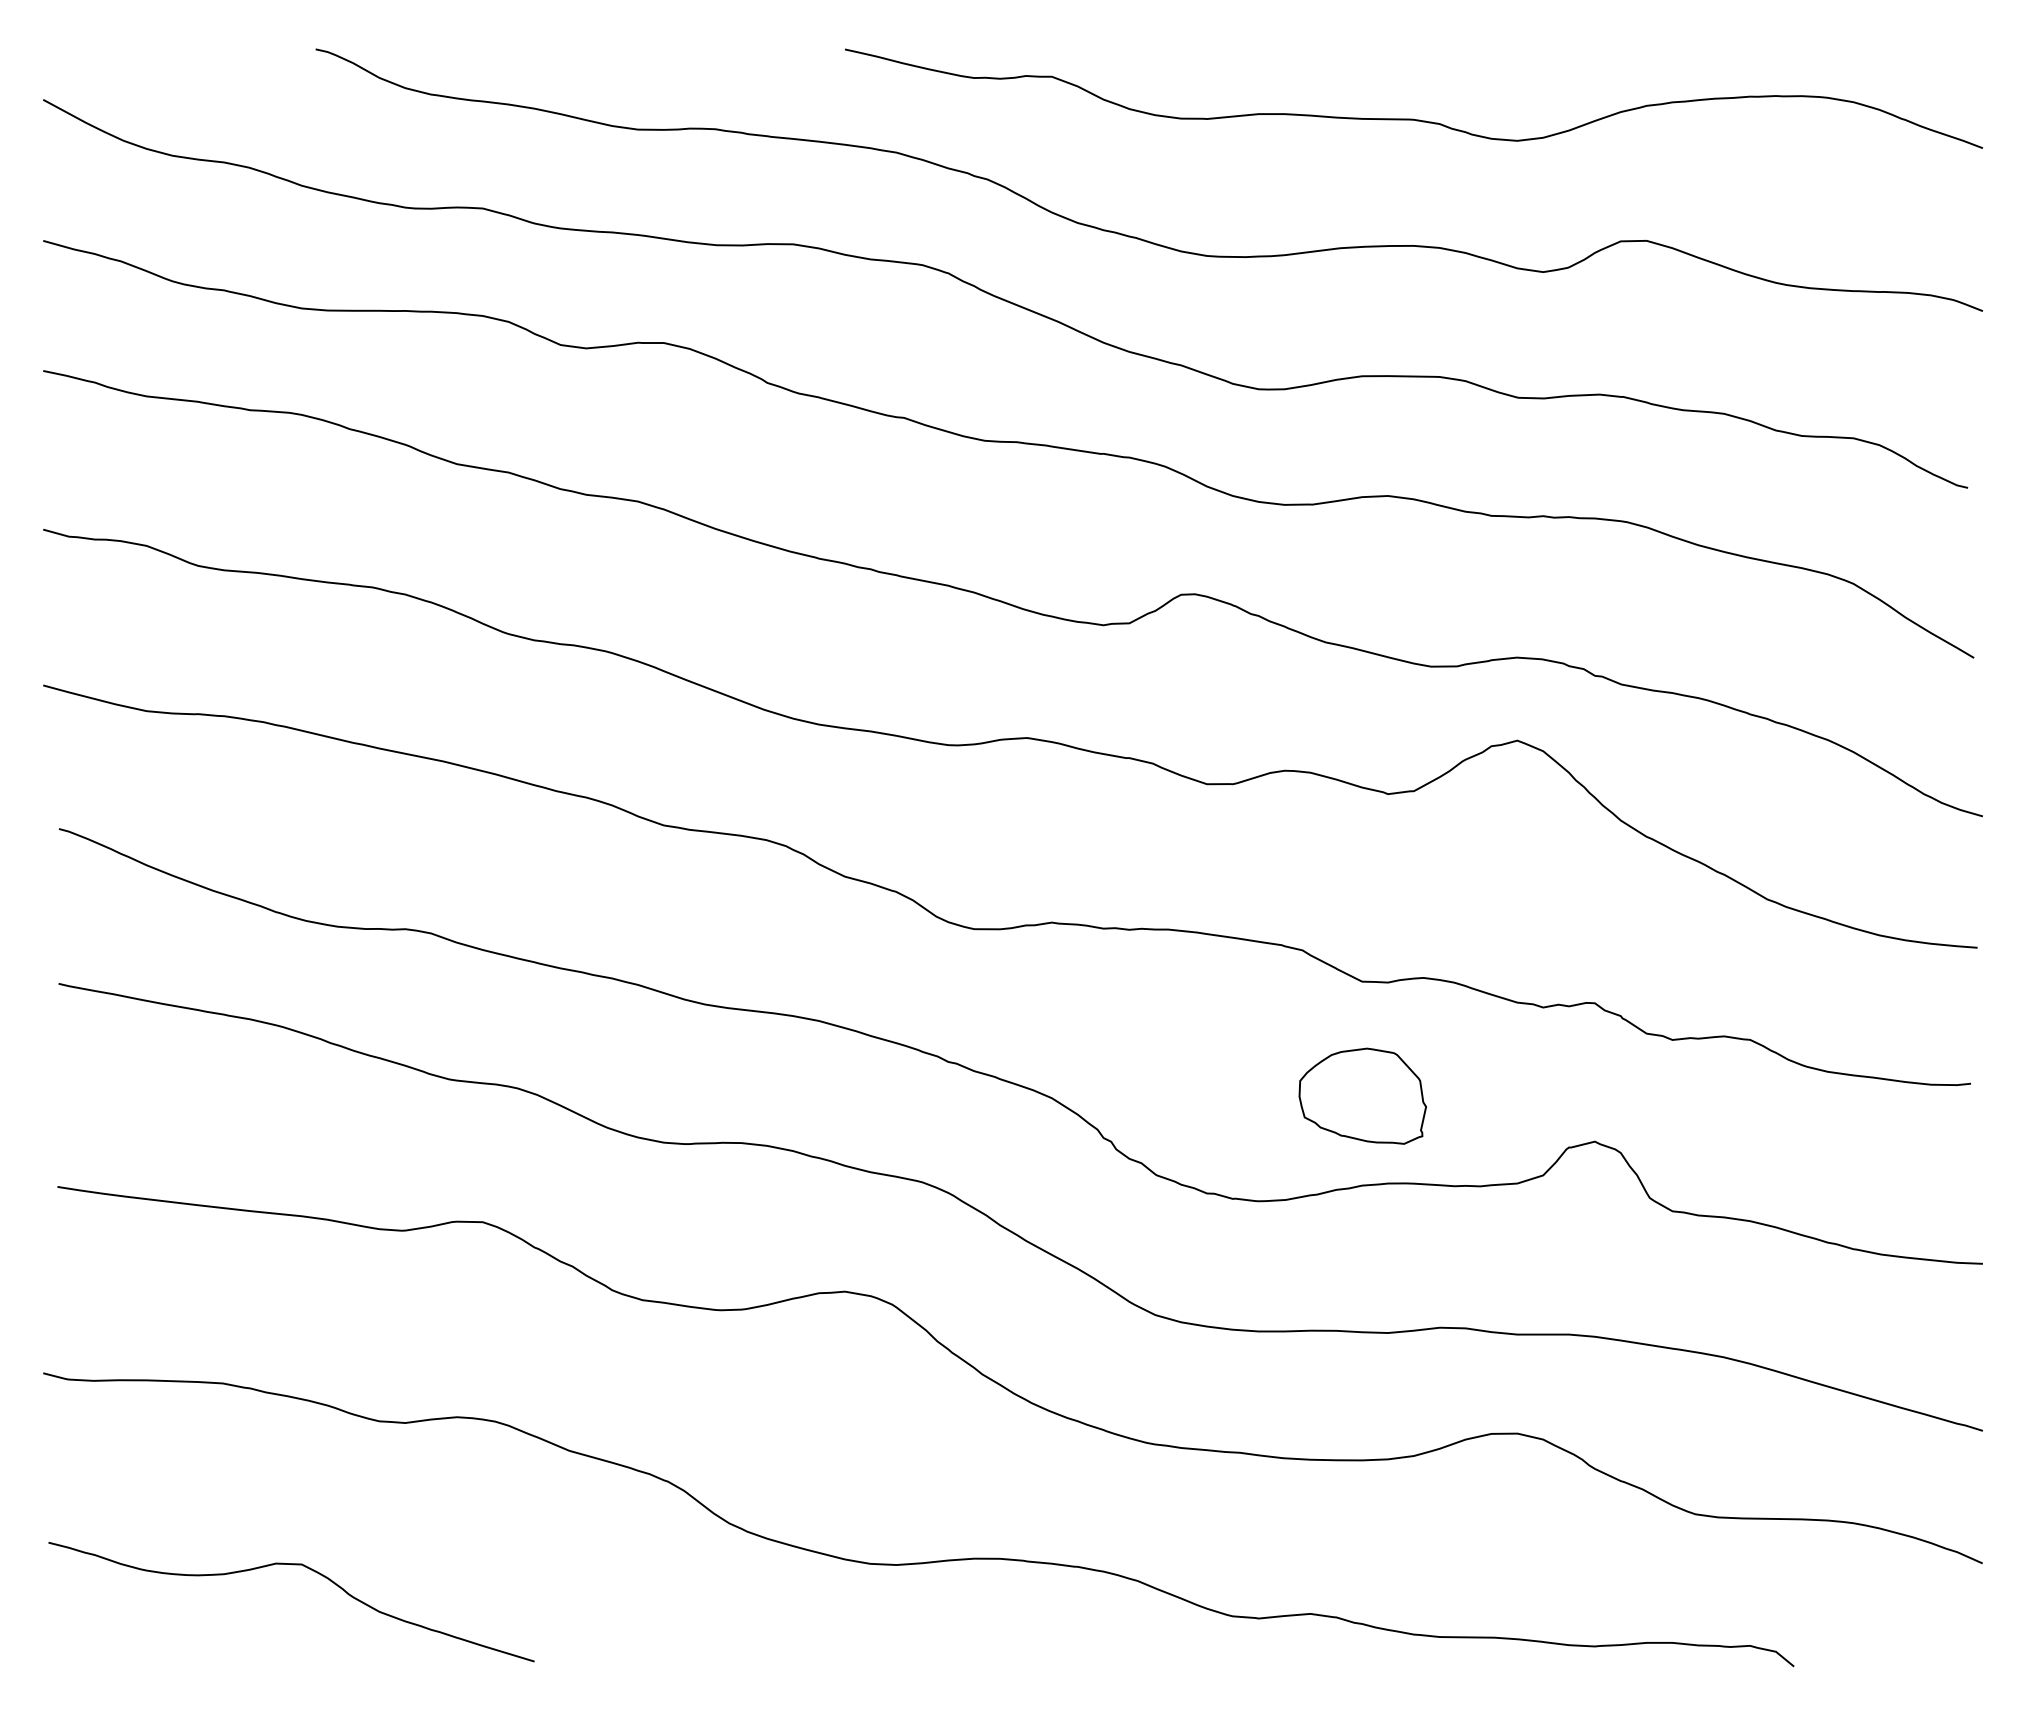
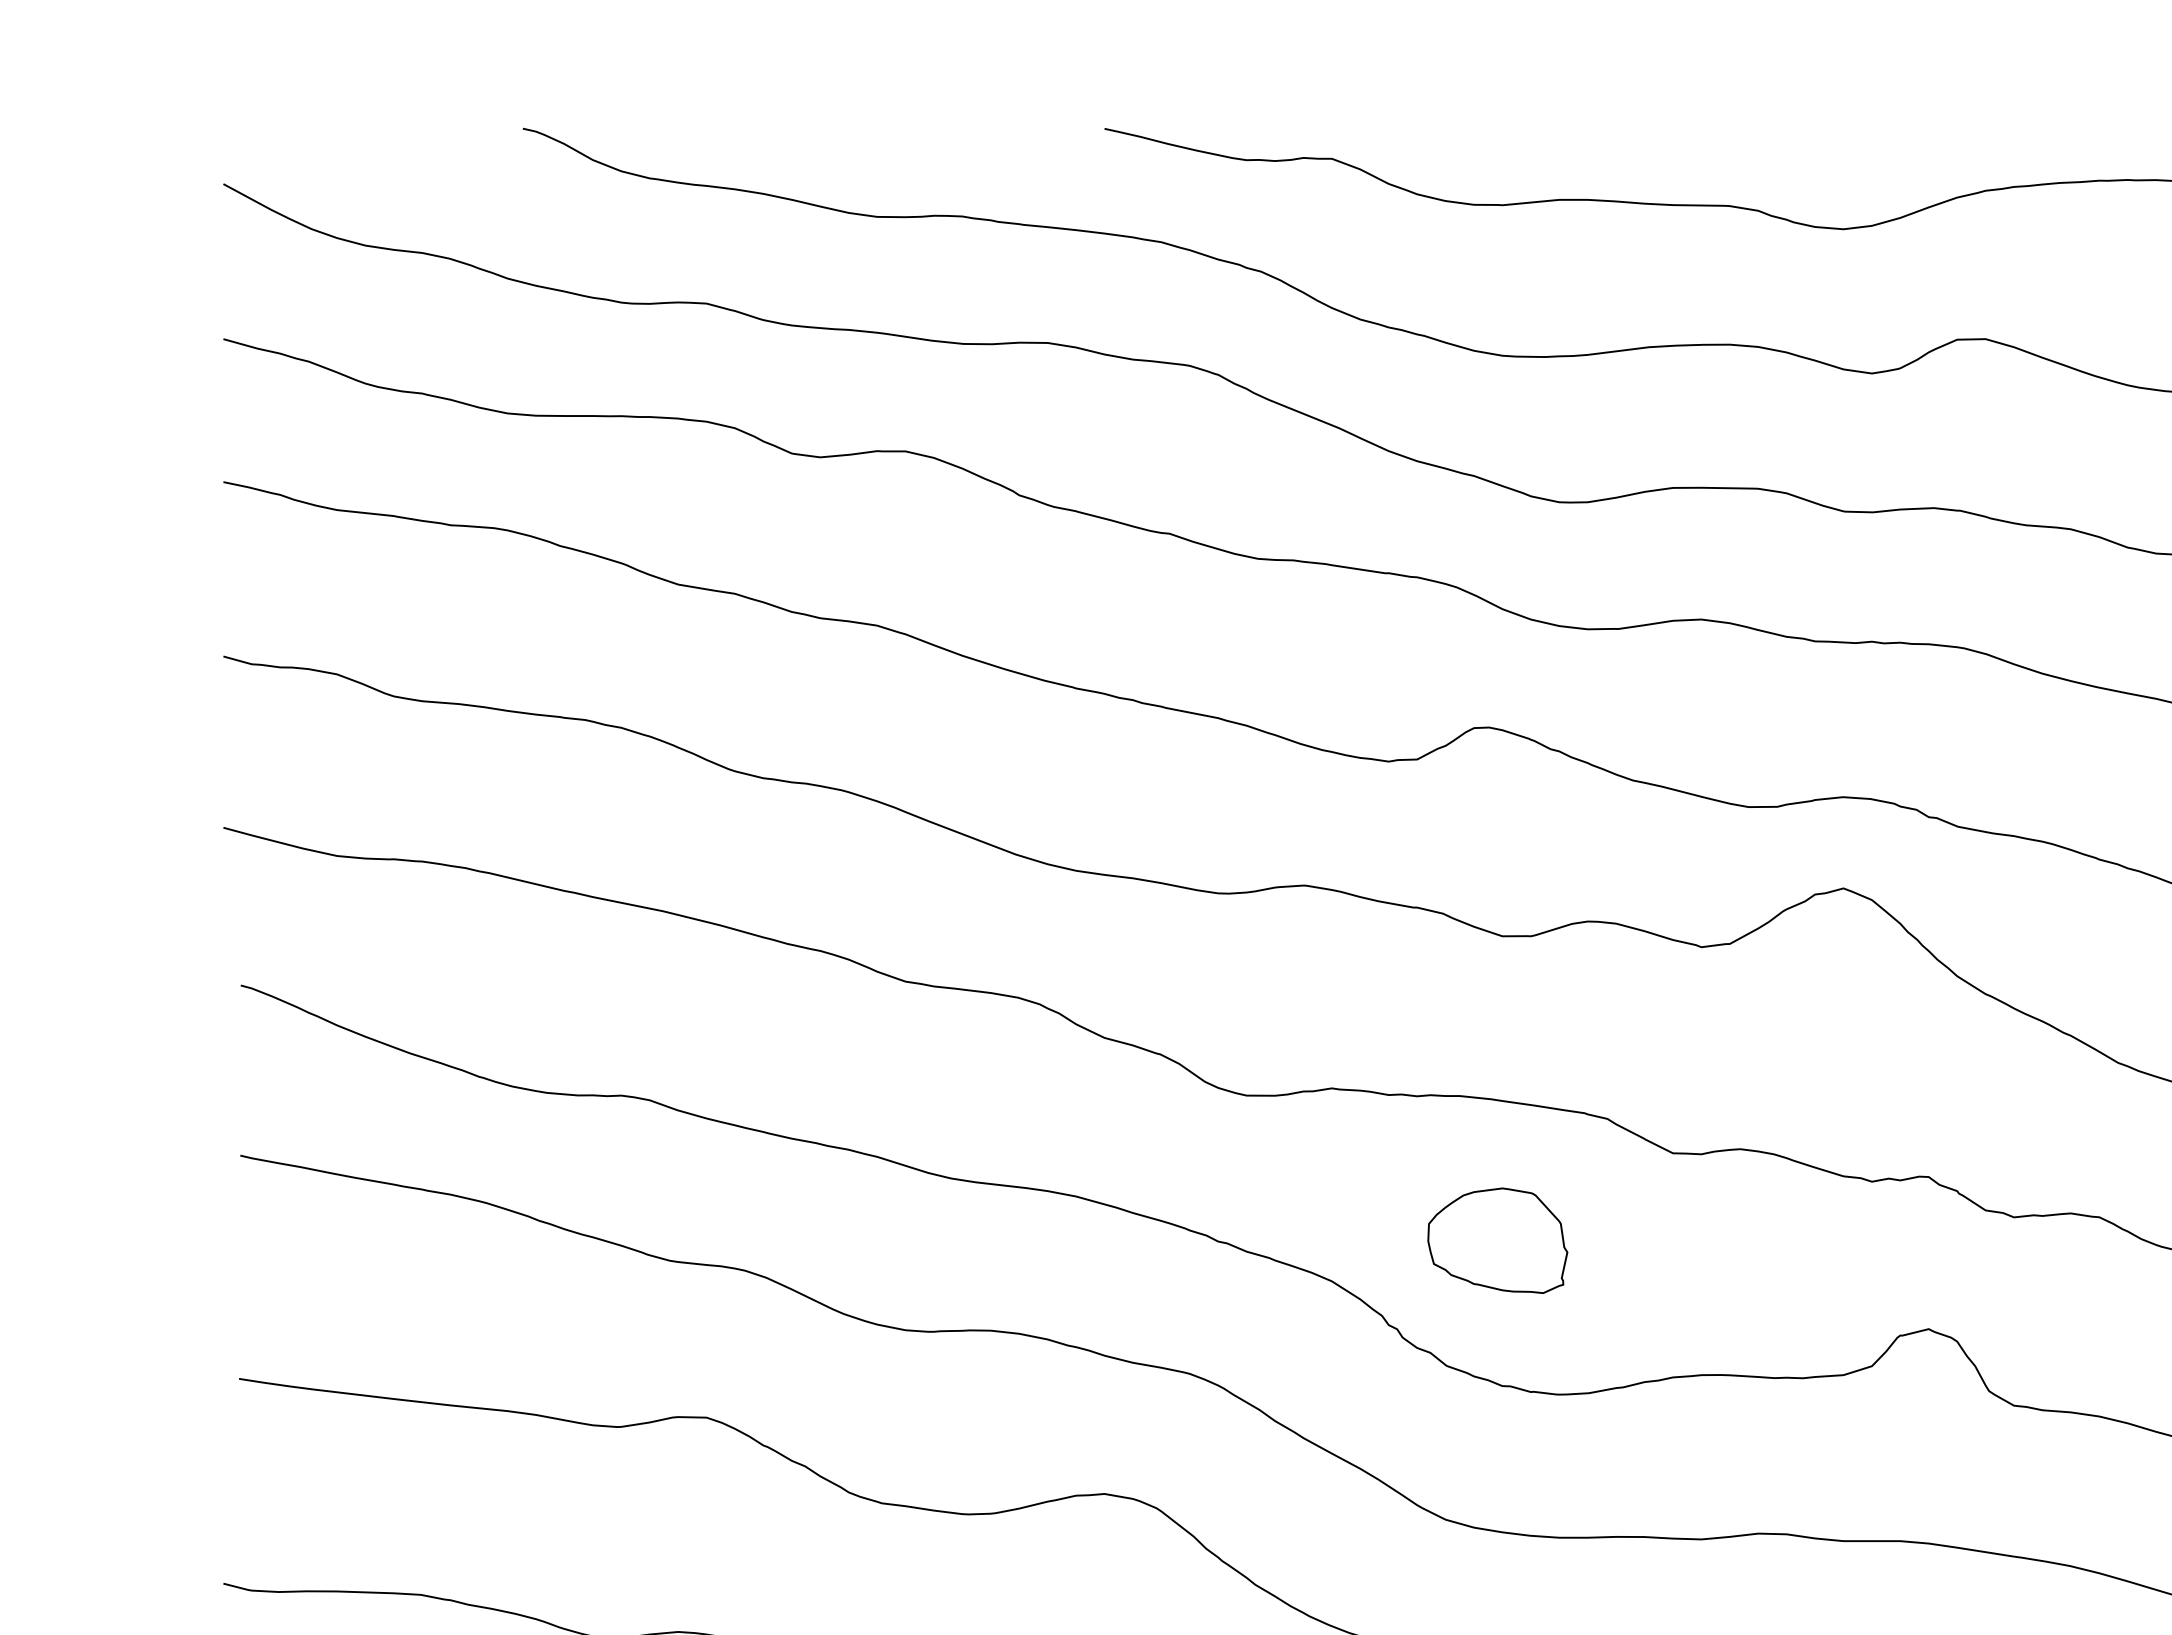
part: (1362, 1095) -> (1497, 1239), moved

